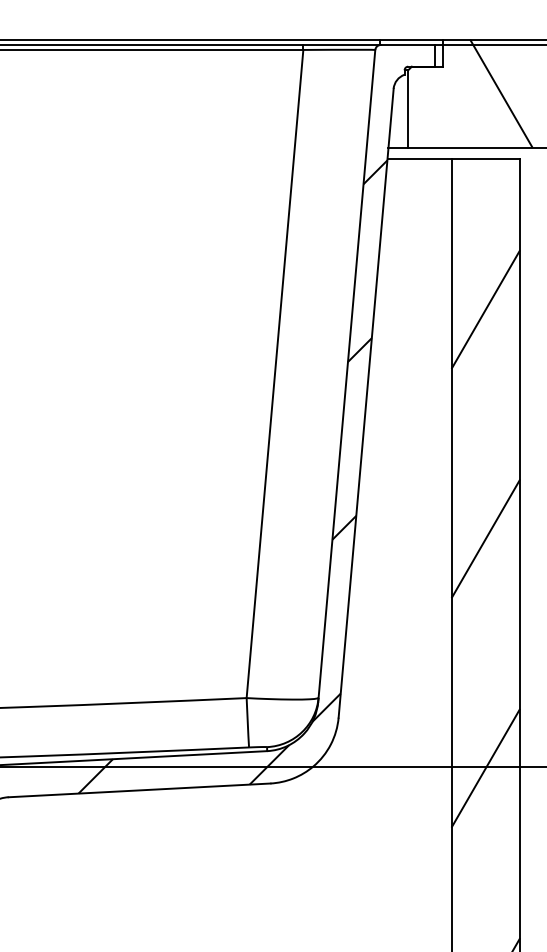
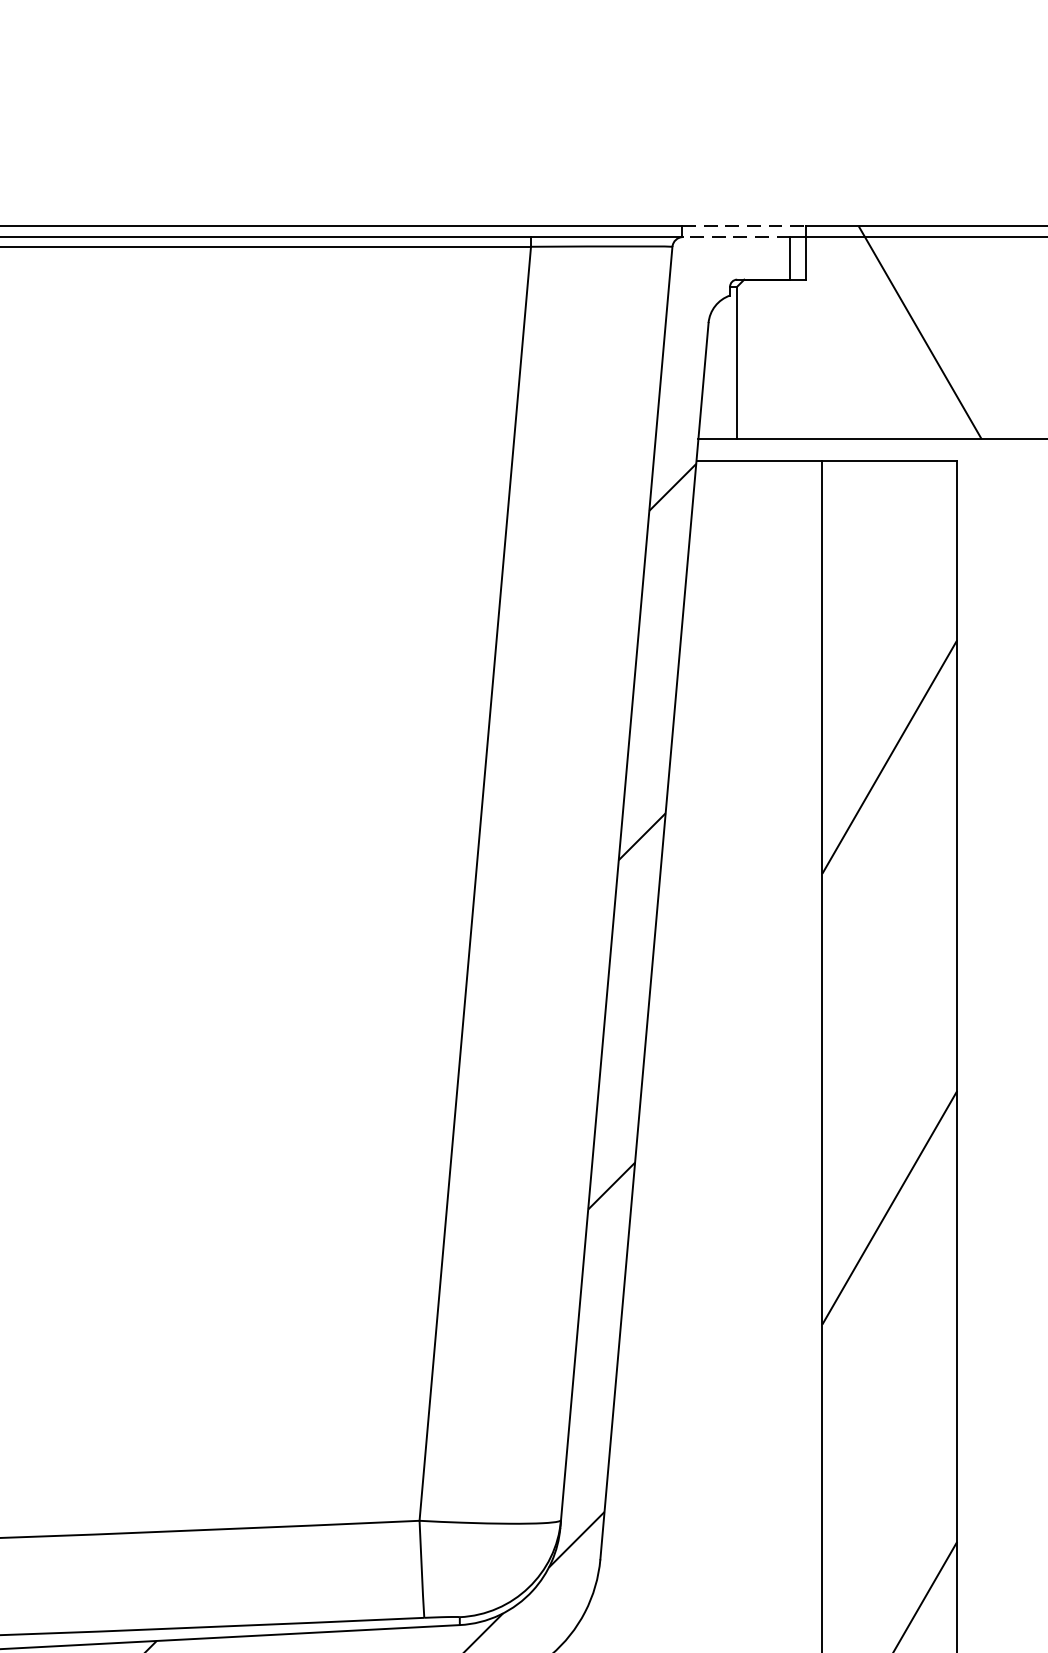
line: (411, 39) -> (743, 226), solid -> dashed
line: (407, 45) -> (735, 238), solid -> dashed

